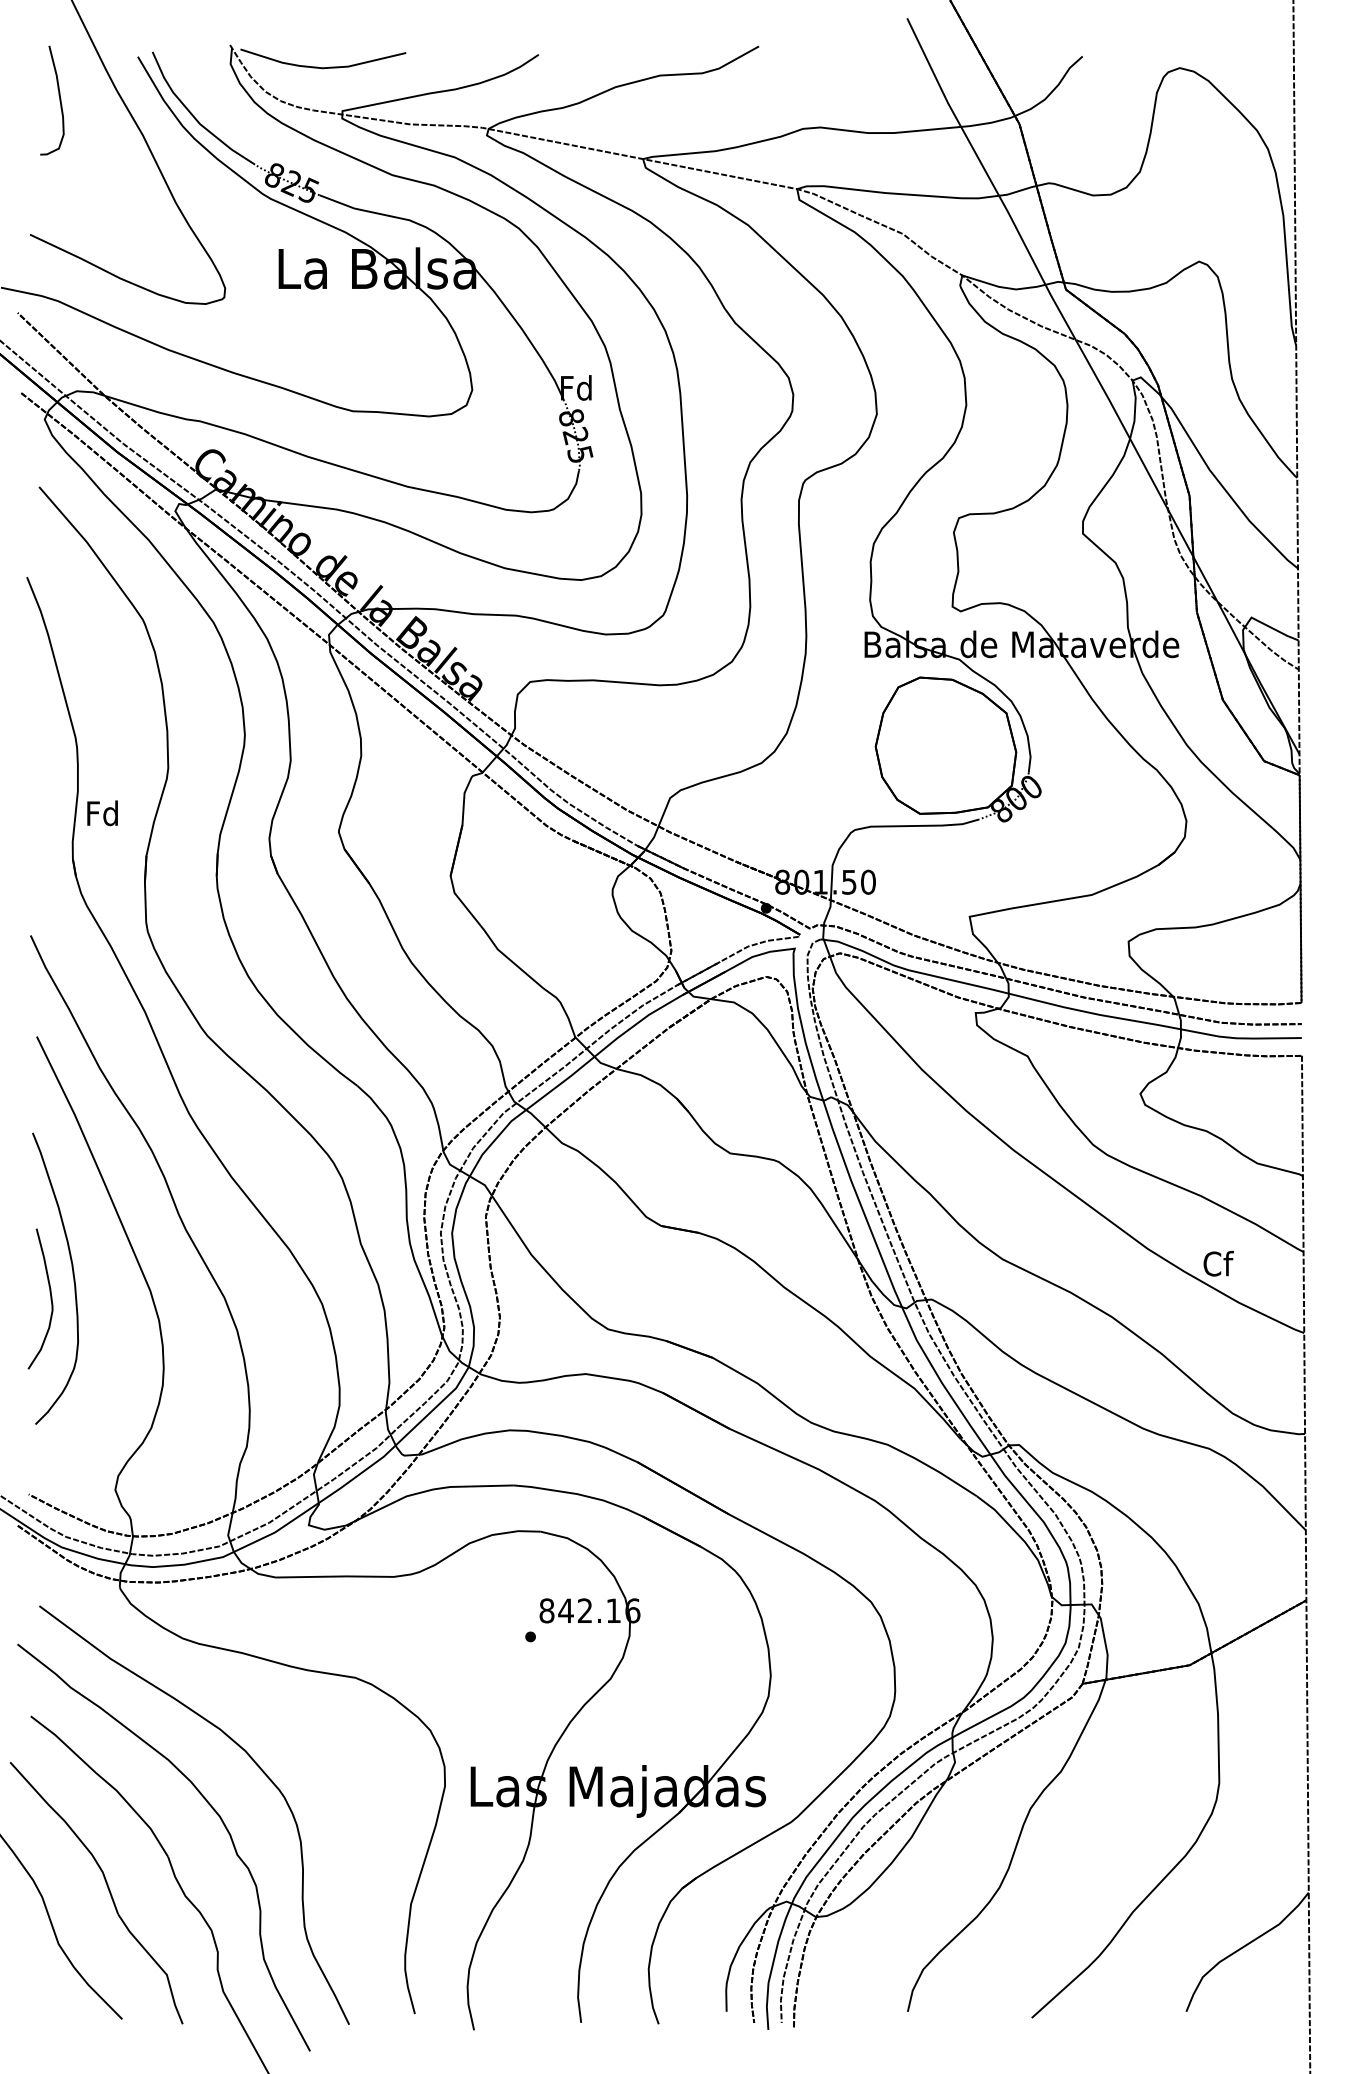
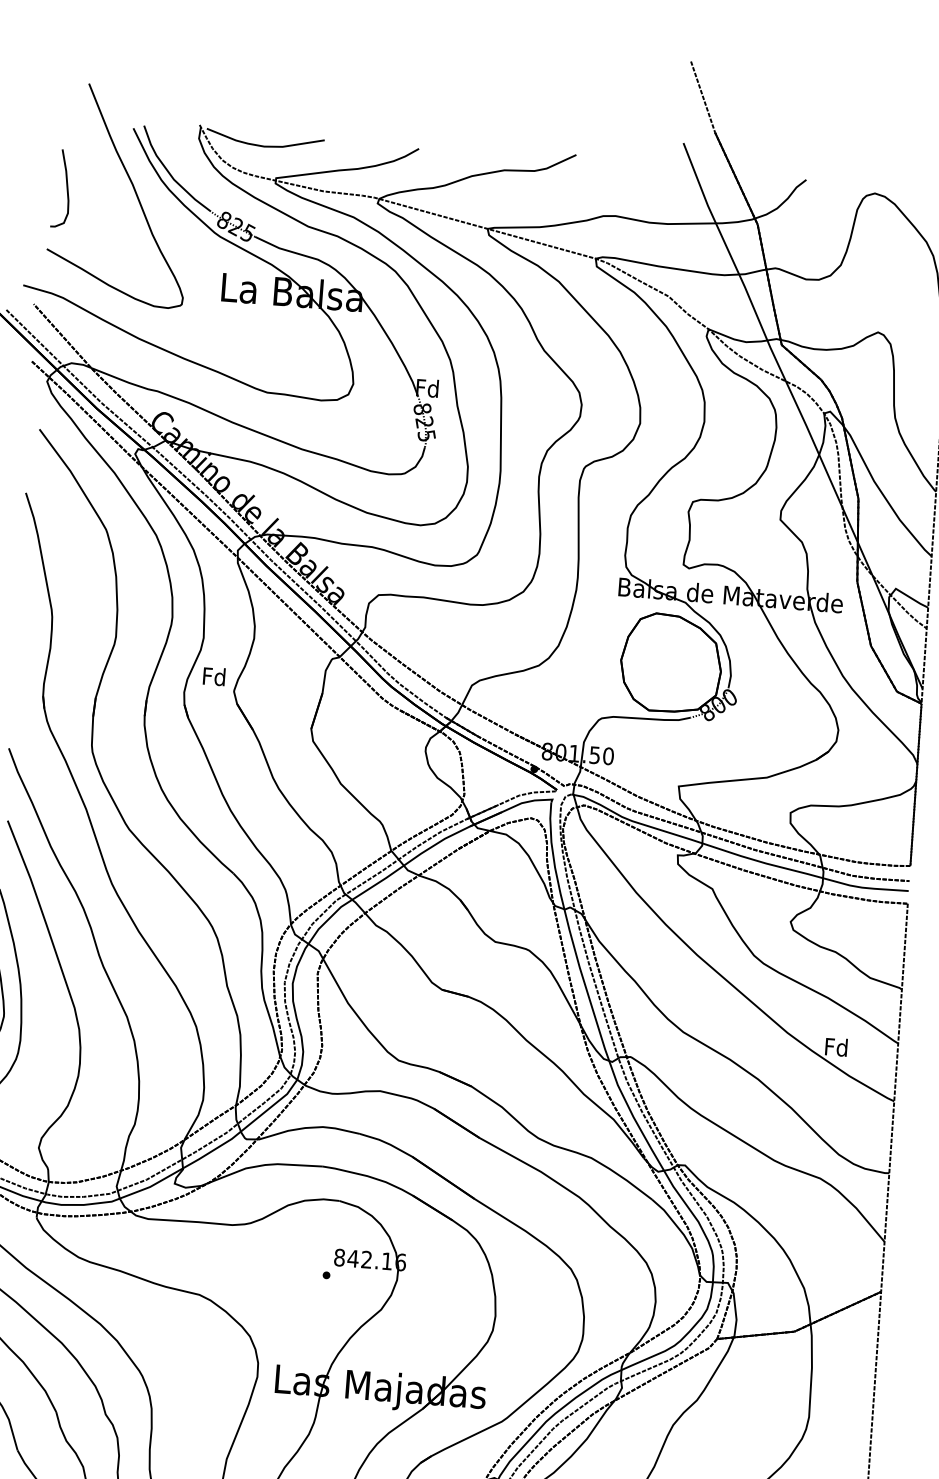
curve: (59, 100) -> (66, 188), moved
text: (102, 813) -> (214, 676), moved
text: (1217, 1263) -> (836, 1047), Cf -> Fd

